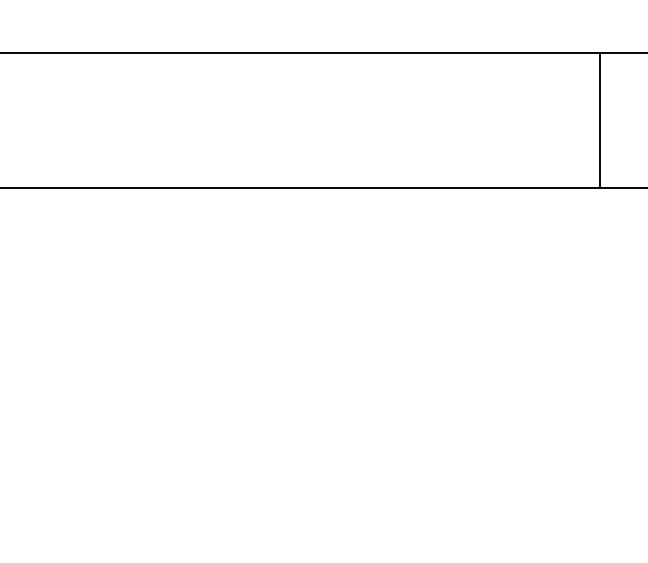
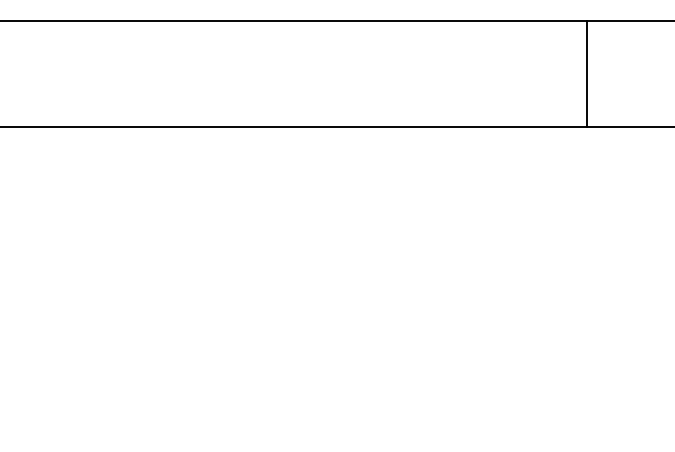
line: (599, 119) -> (586, 73), moved

